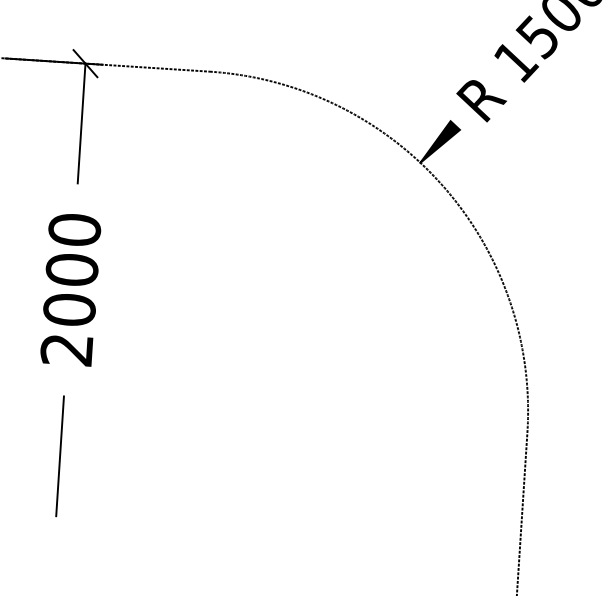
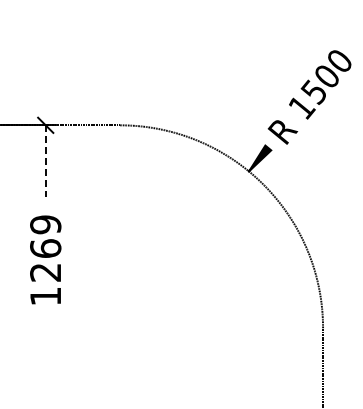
line: (81, 124) -> (45, 161), solid -> dashed
text: (70, 289) -> (45, 260), 2000 -> 1269
line: (59, 455) -> (45, 359), removed

